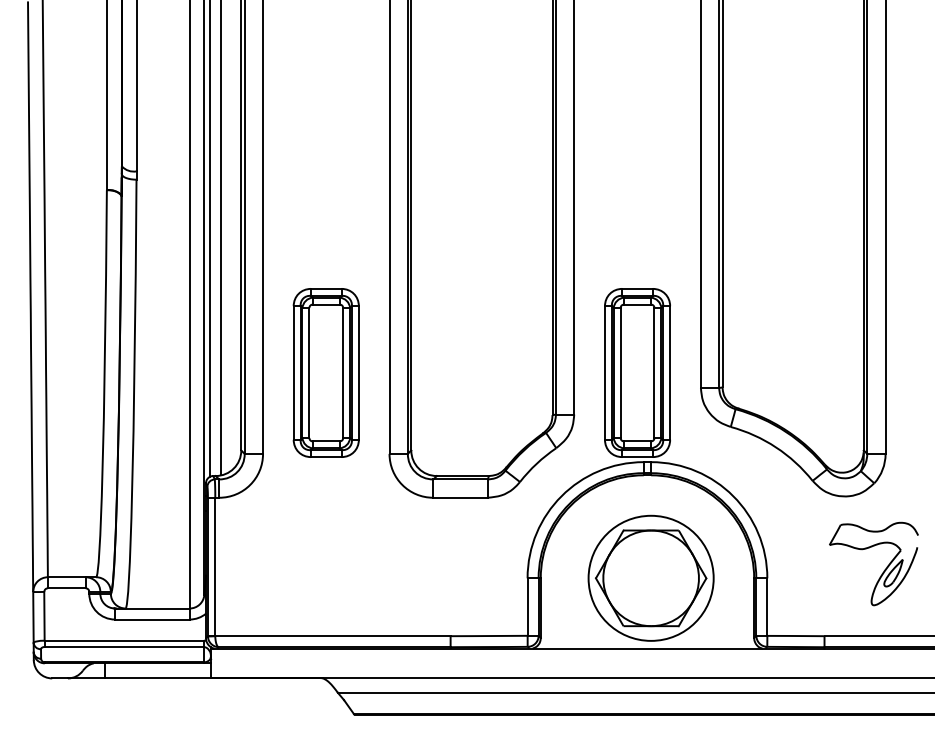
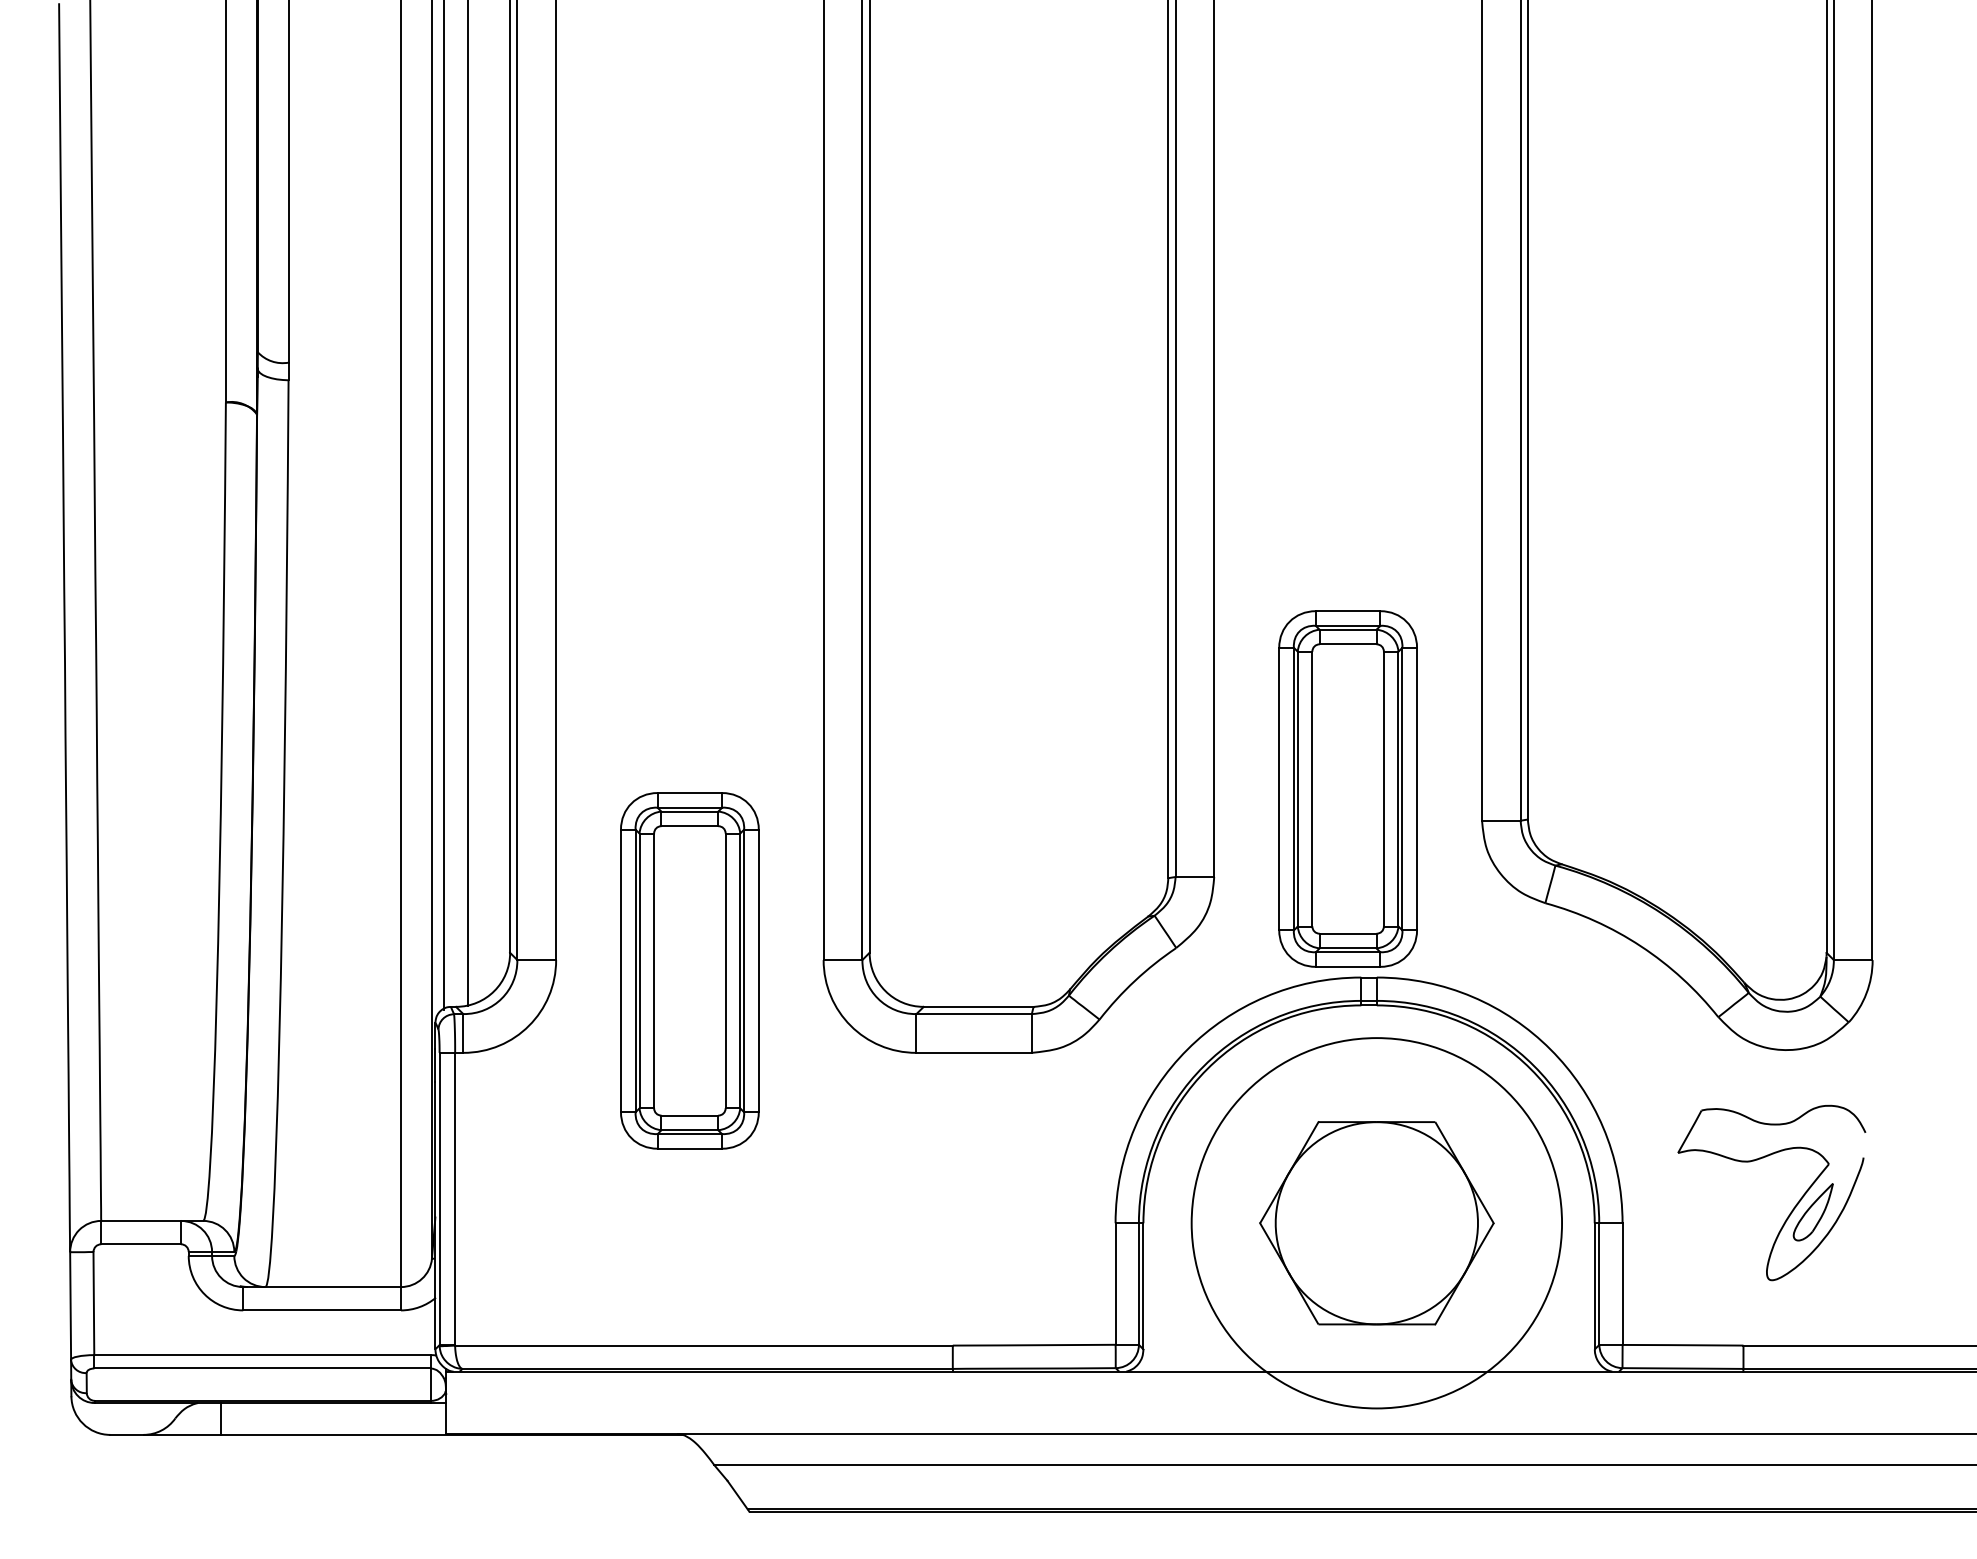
part: (325, 372) -> (688, 969), moved
part: (884, 569) -> (1794, 1204), moved
circle: (650, 577) -> (1375, 1221), size x1.4

